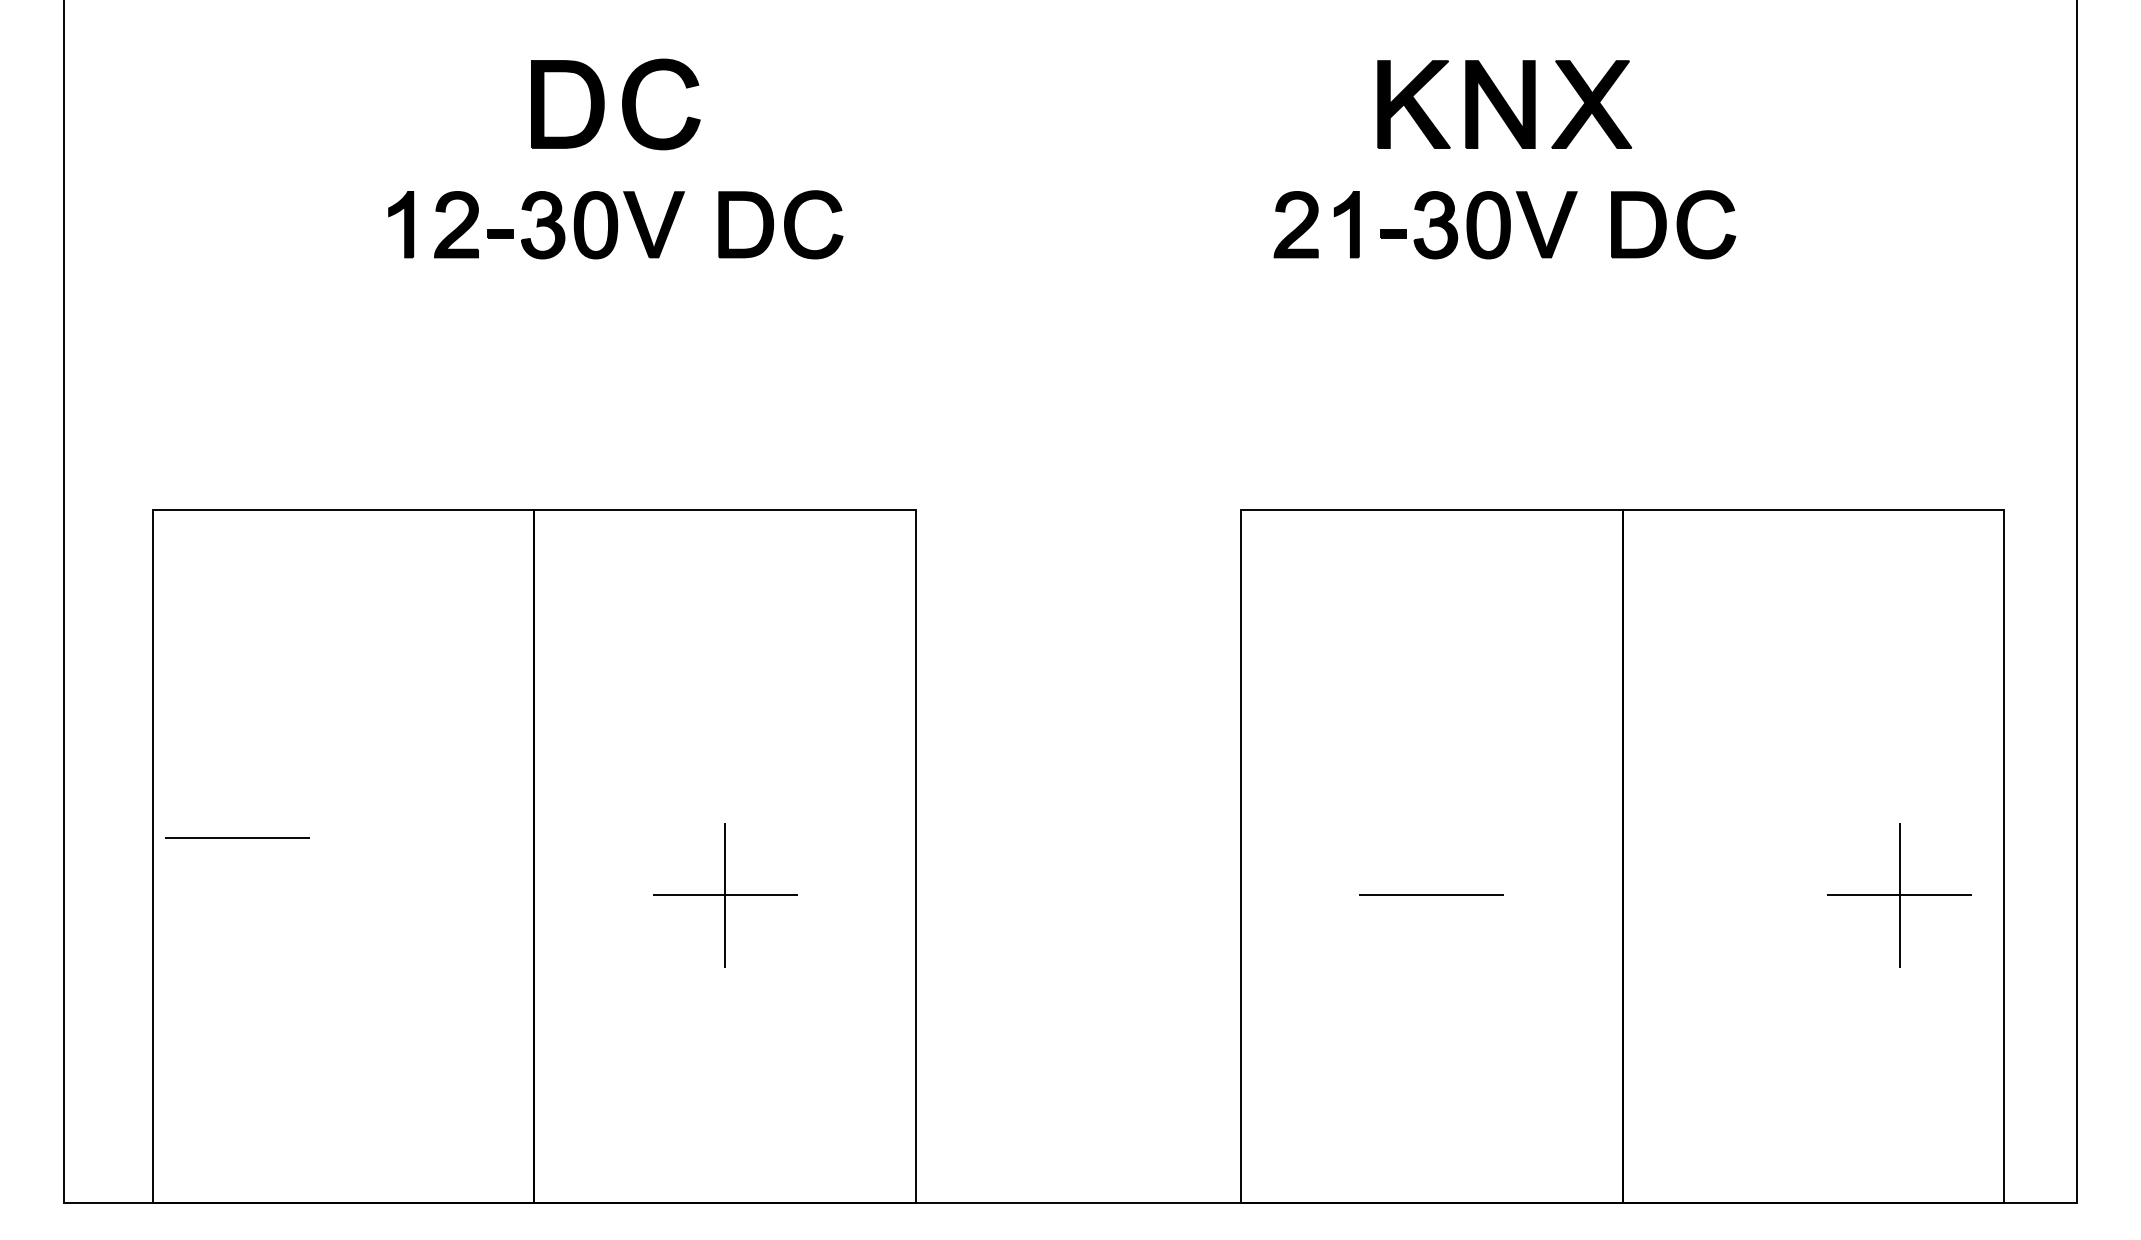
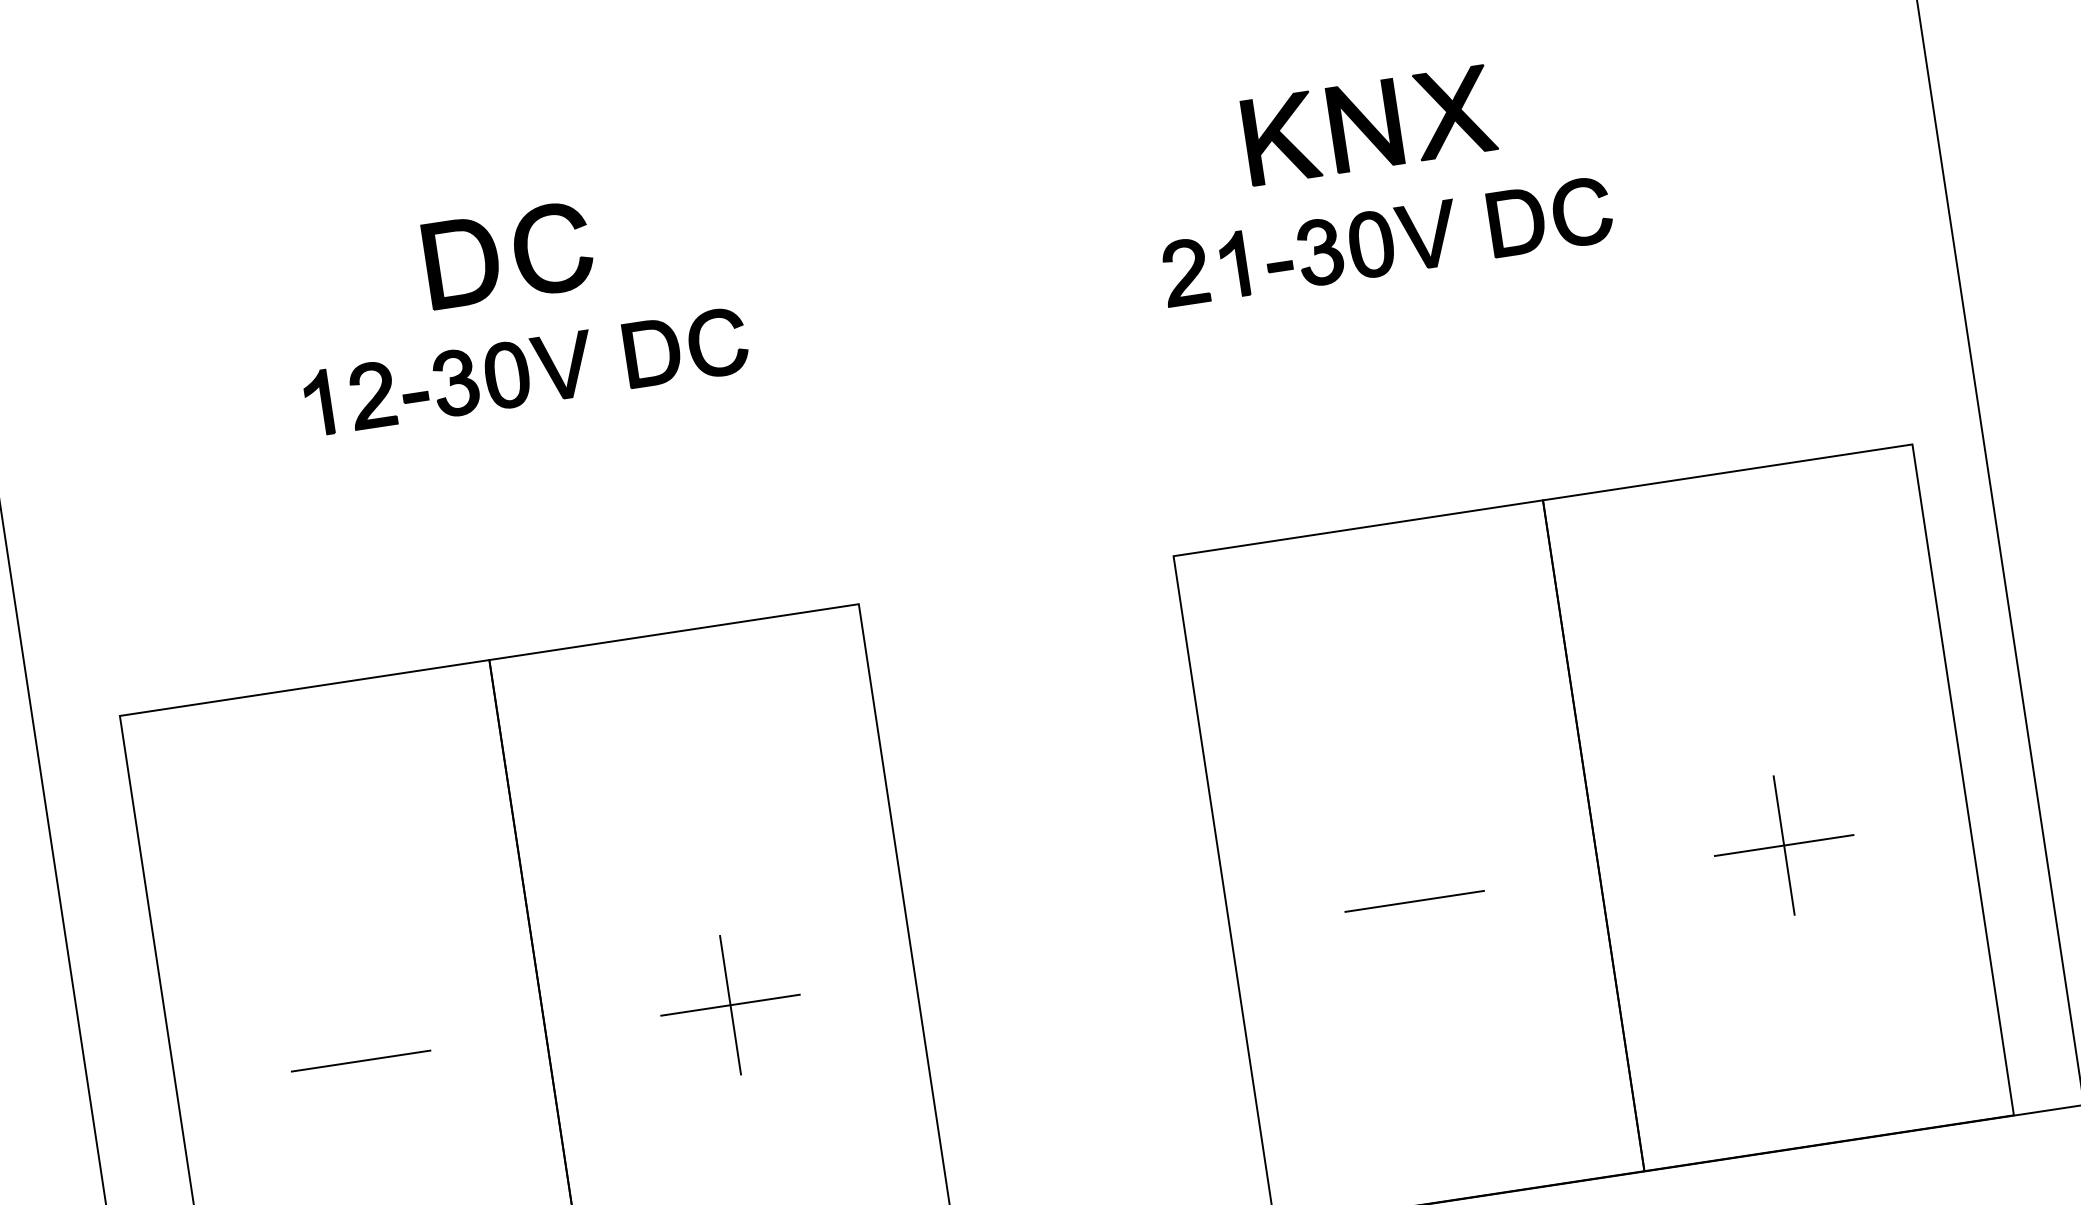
line: (237, 837) -> (360, 1060), moved
part: (1899, 895) -> (1784, 845), moved

